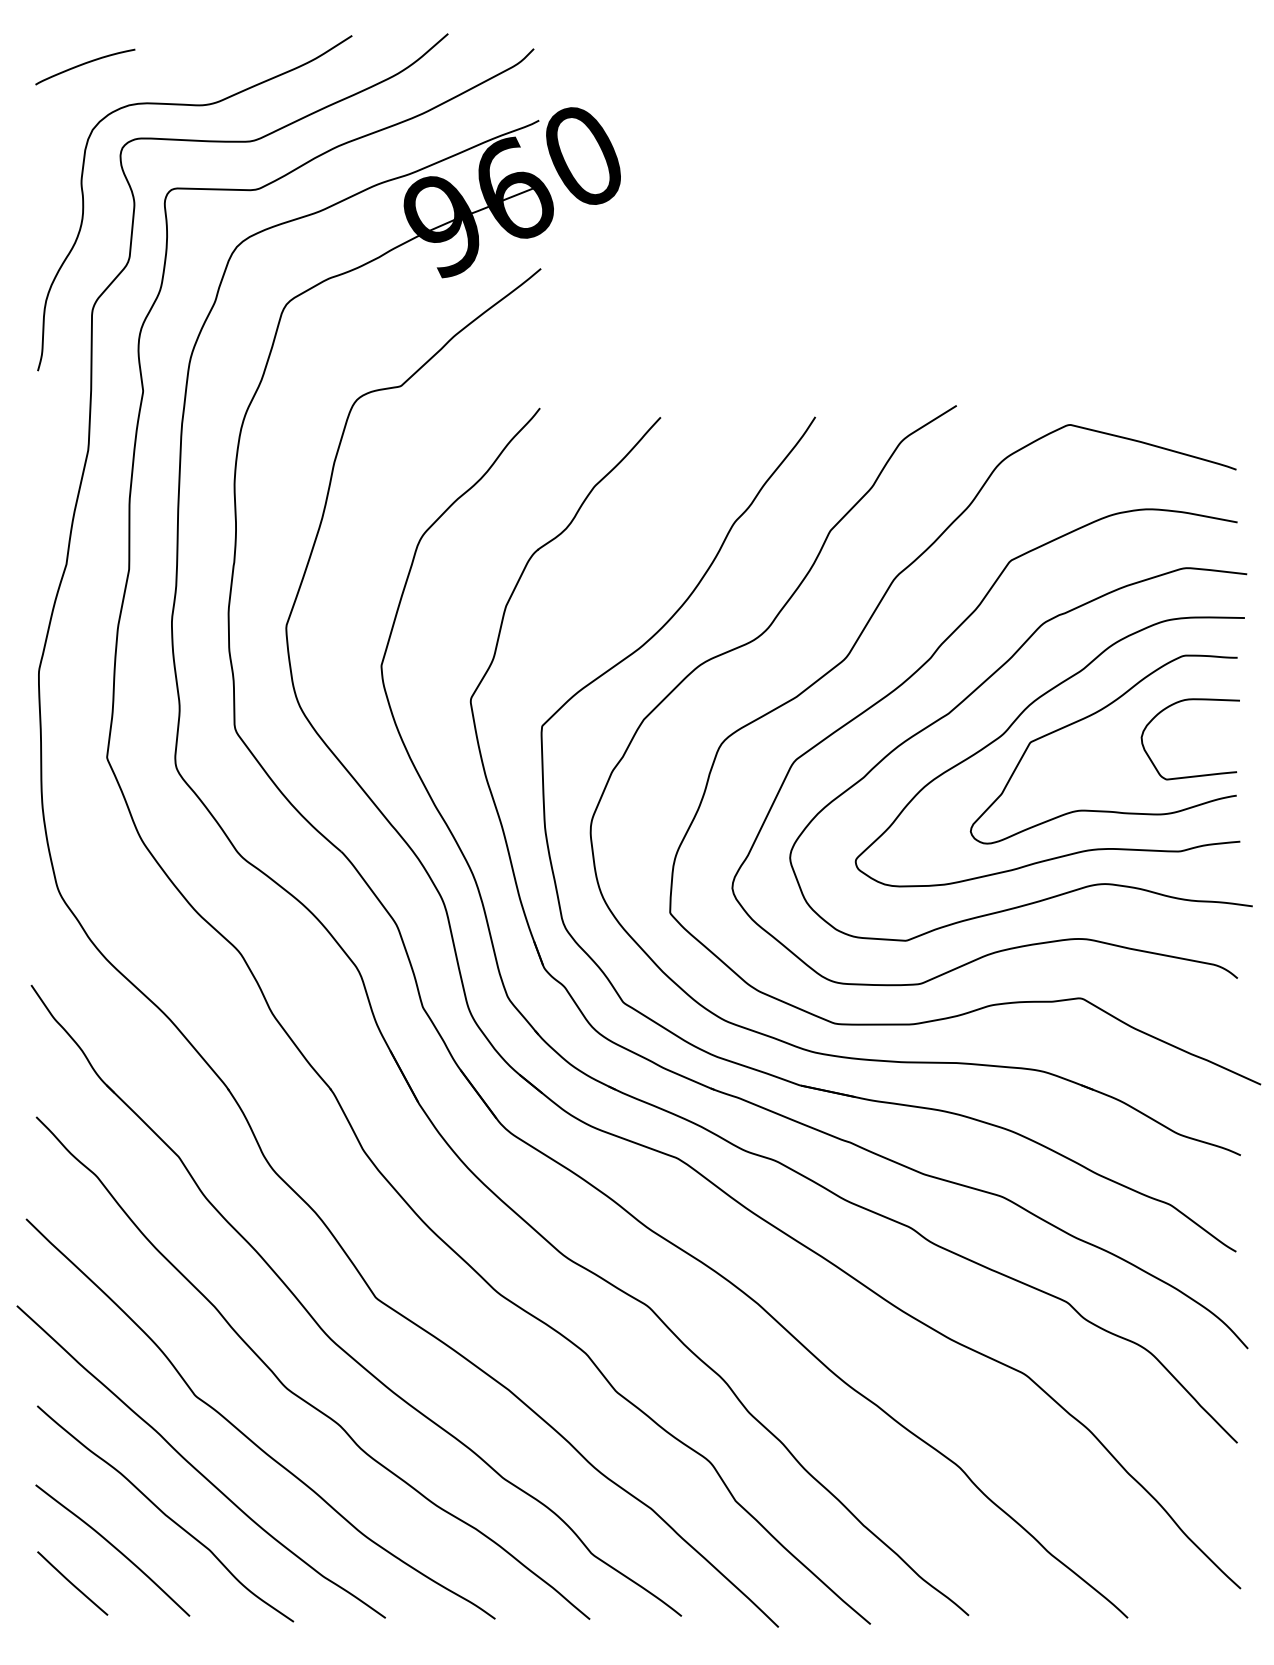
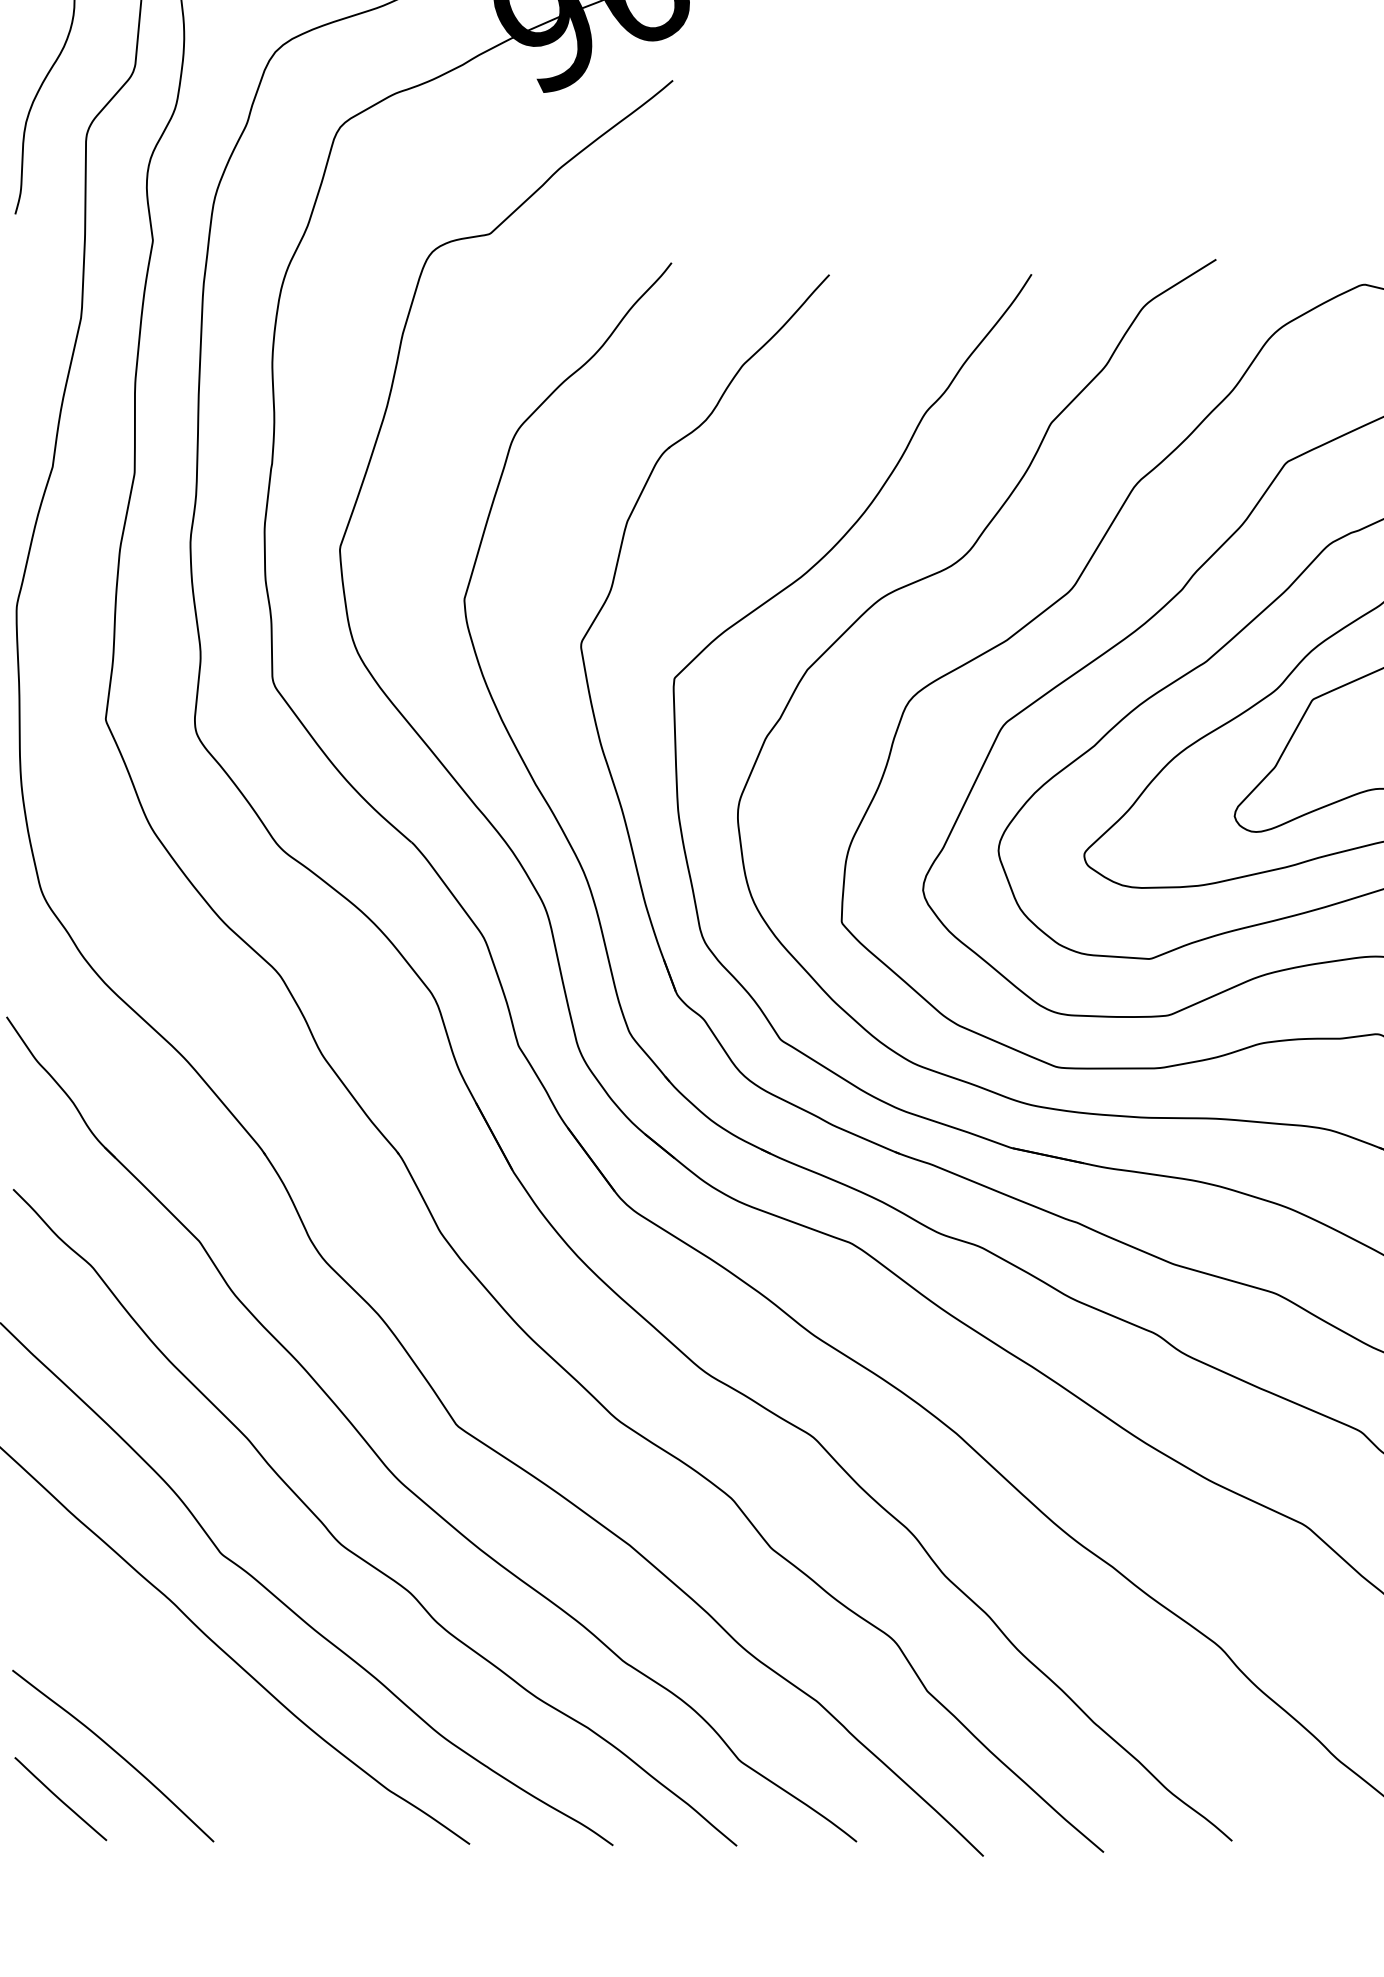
curve: (165, 1513) -> (182, 1707), removed

